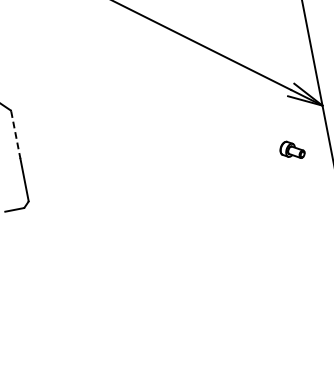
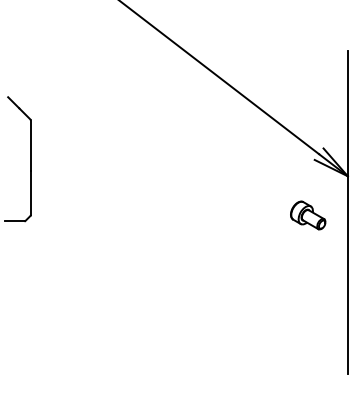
line: (15, 135) -> (30, 146), dashed -> solid
part: (292, 150) -> (308, 215), size x1.43

